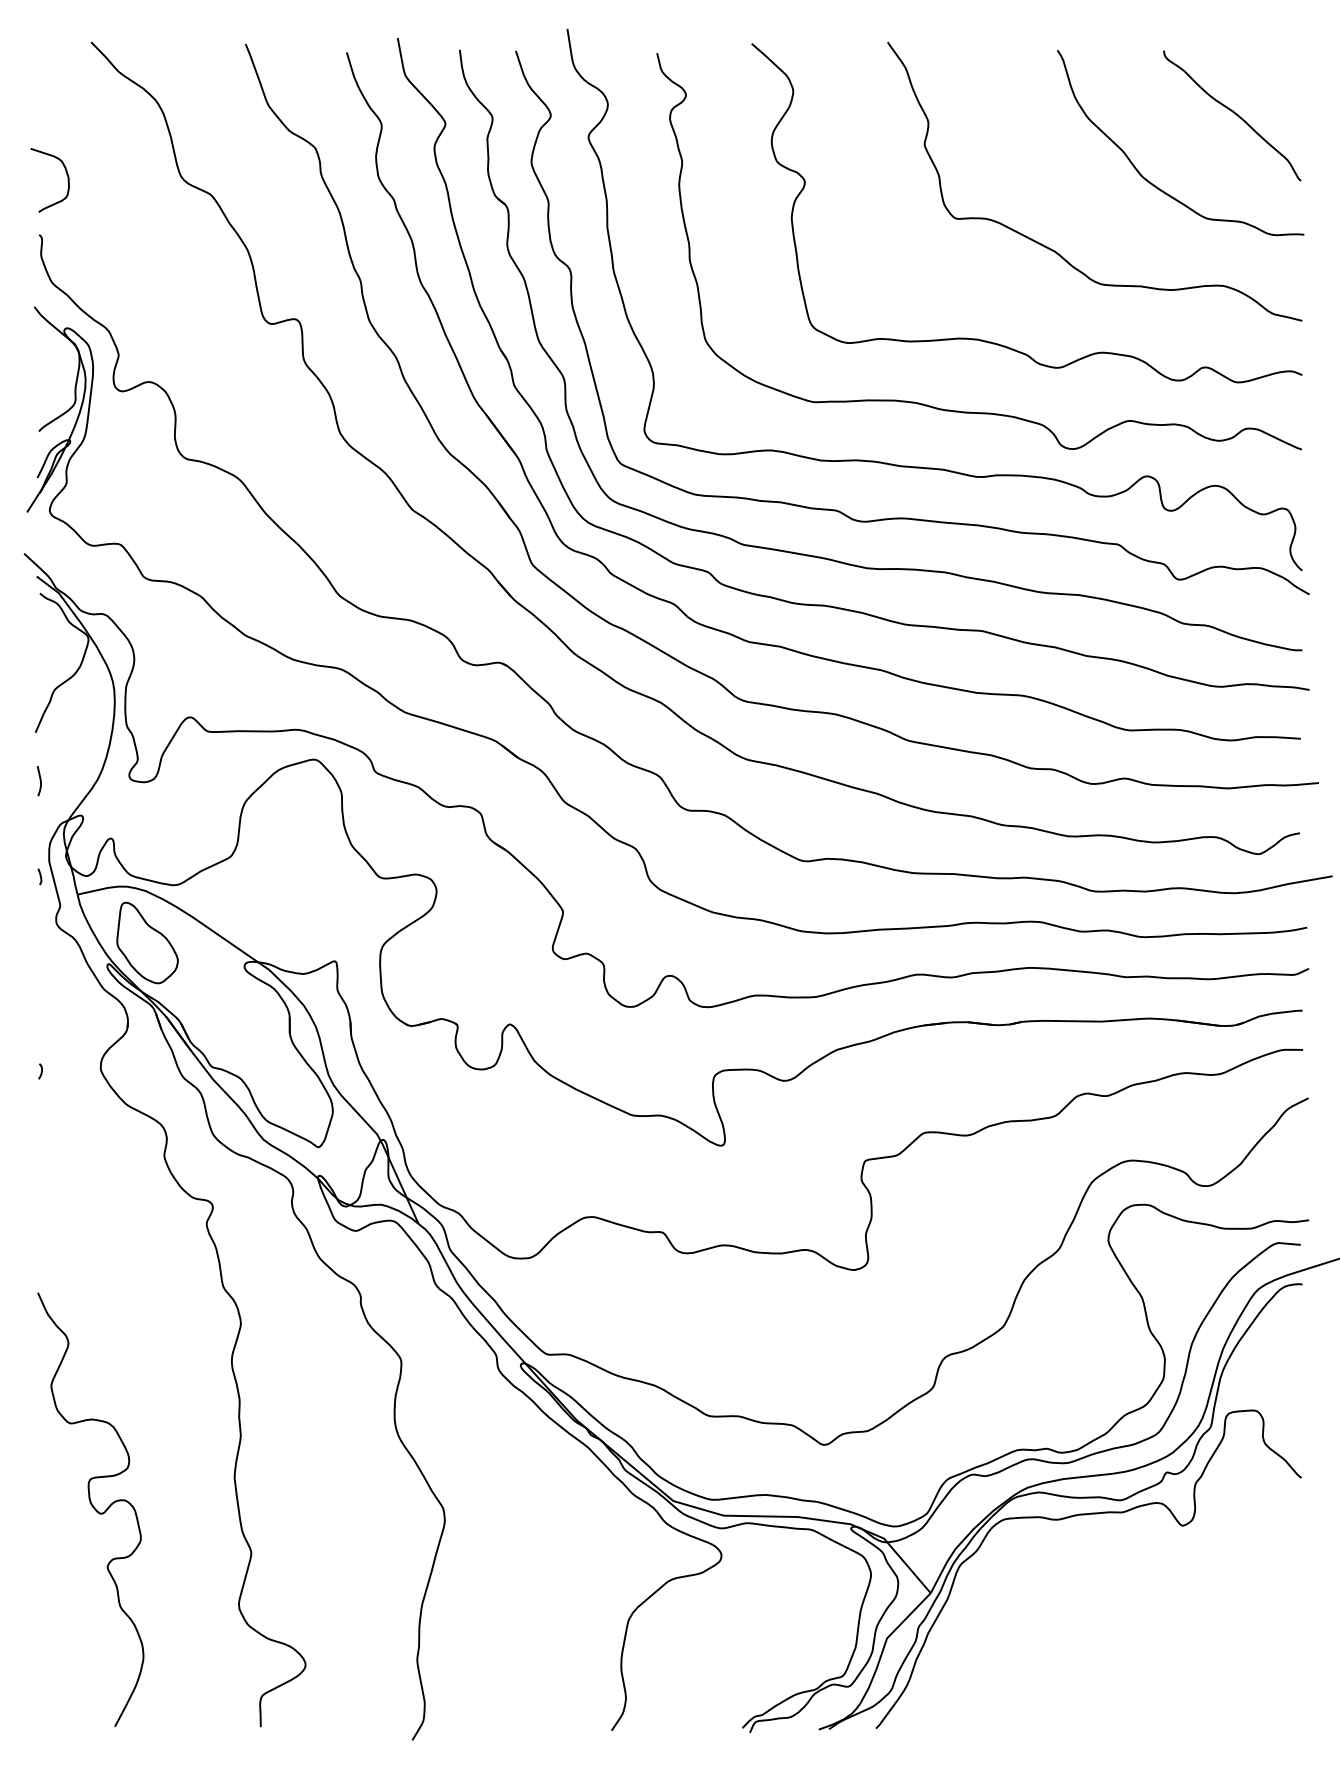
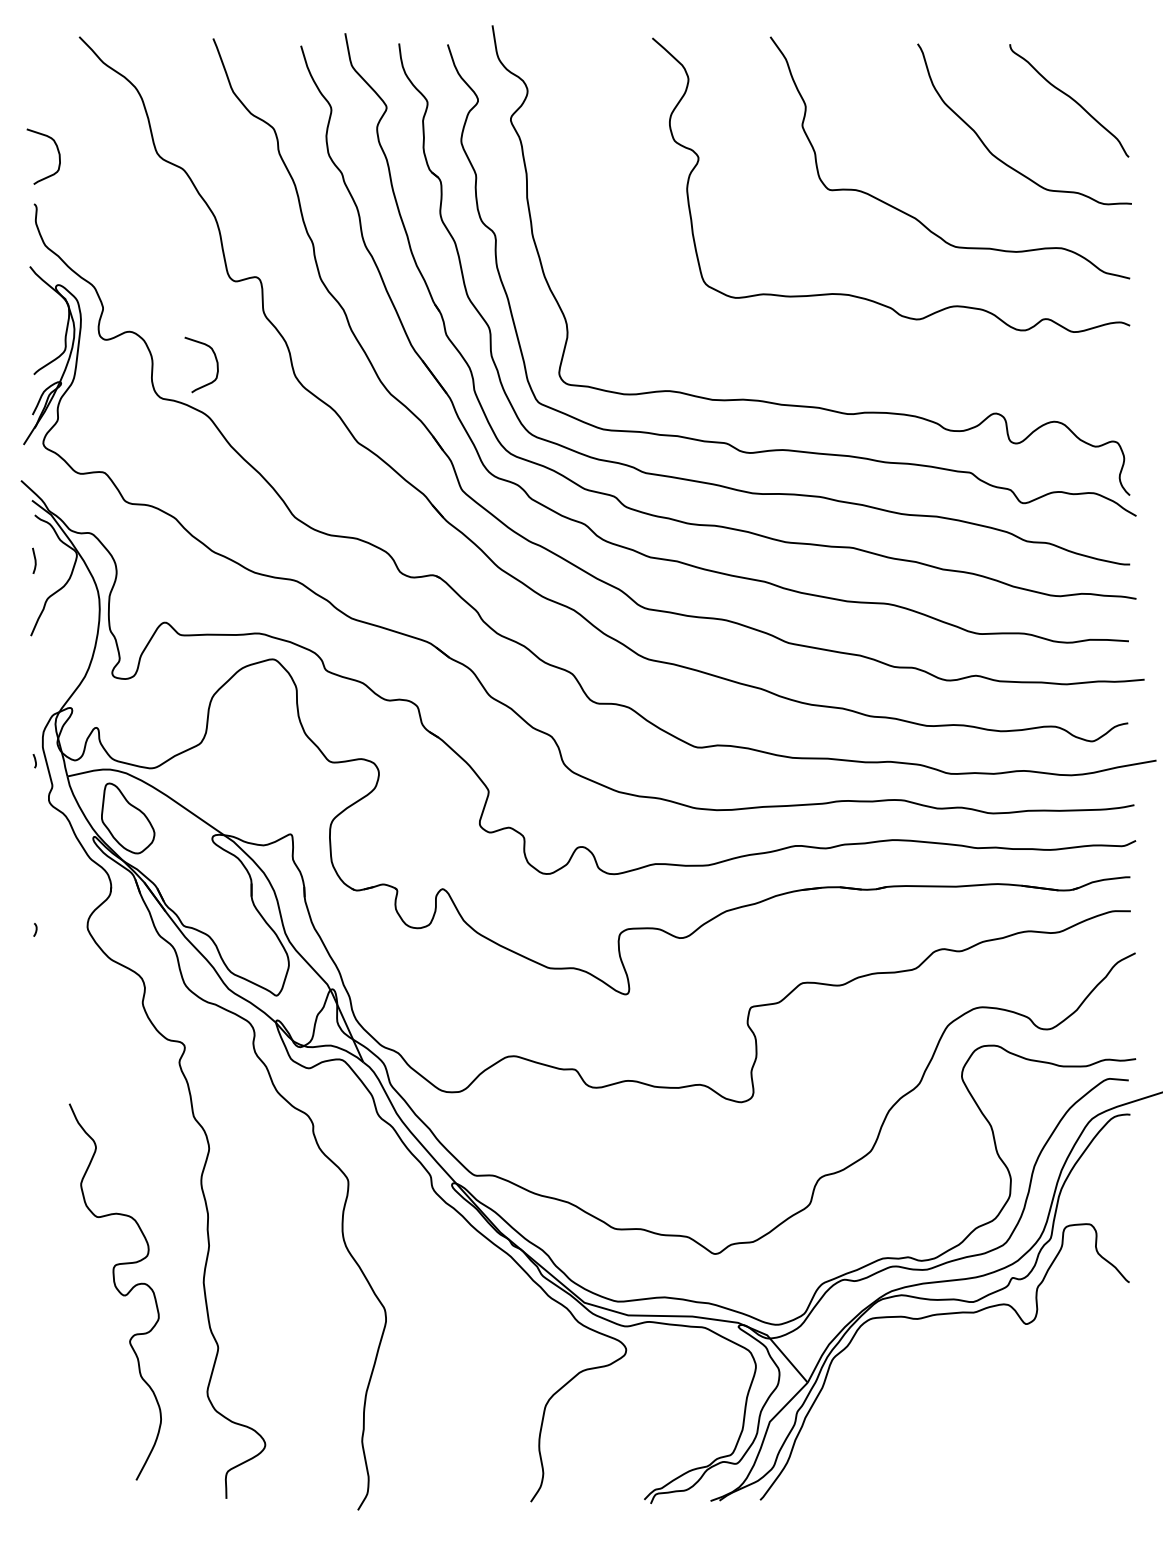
curve: (970, 411) -> (842, 357), removed
curve: (248, 415) -> (215, 360), added
line: (39, 780) -> (34, 560), moved
curve: (92, 1507) -> (116, 1290), moved

